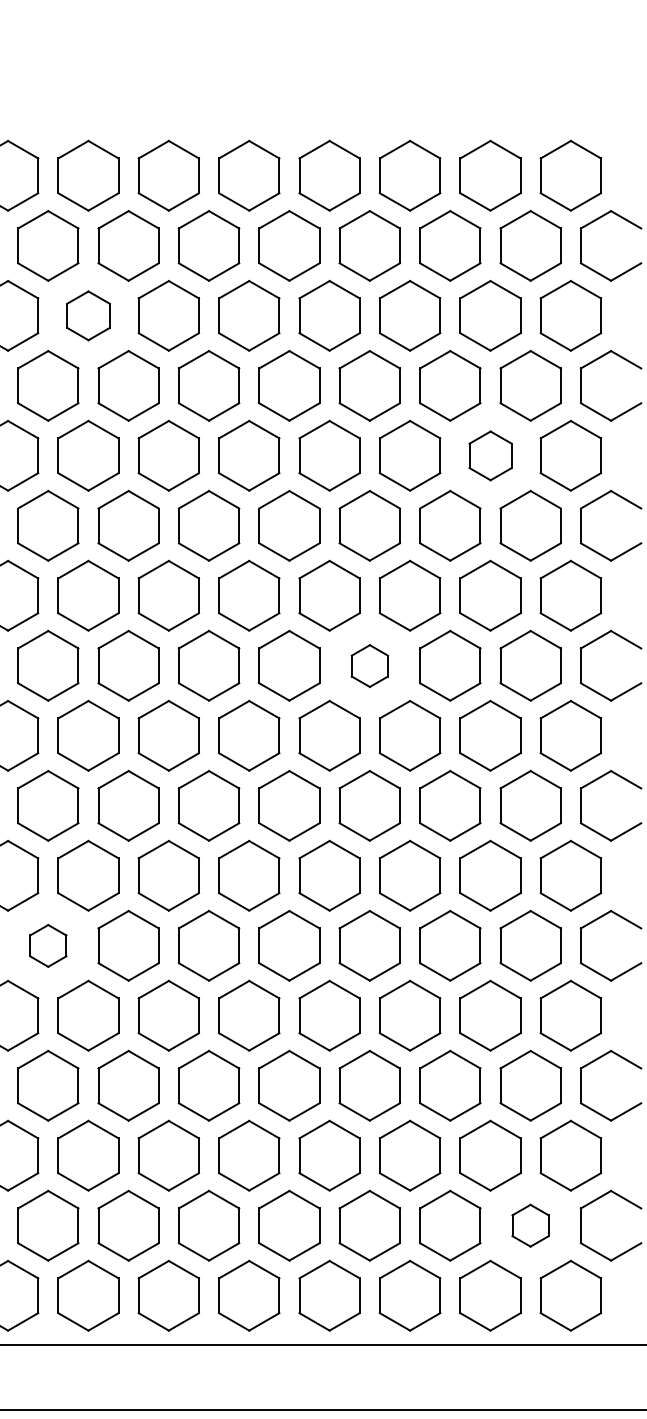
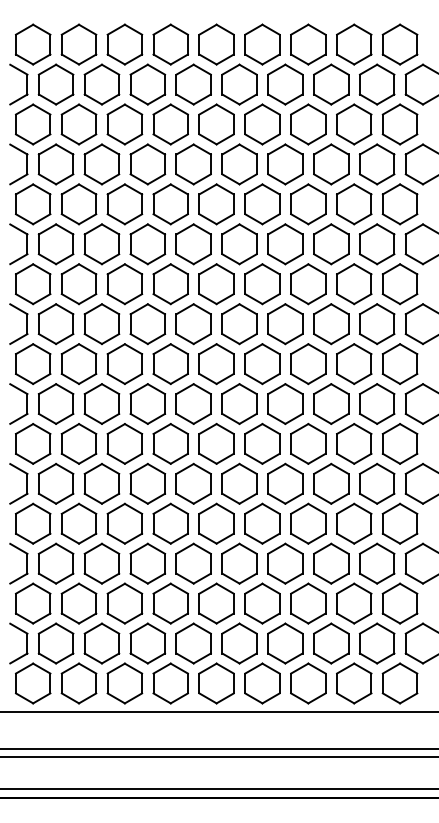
part: (87, 315) -> (124, 124), size x1.43
part: (490, 456) -> (354, 204), size x1.43
part: (370, 666) -> (285, 324), size x1.67
part: (47, 945) -> (101, 483), size x1.67
part: (529, 1225) -> (376, 643), size x1.67

